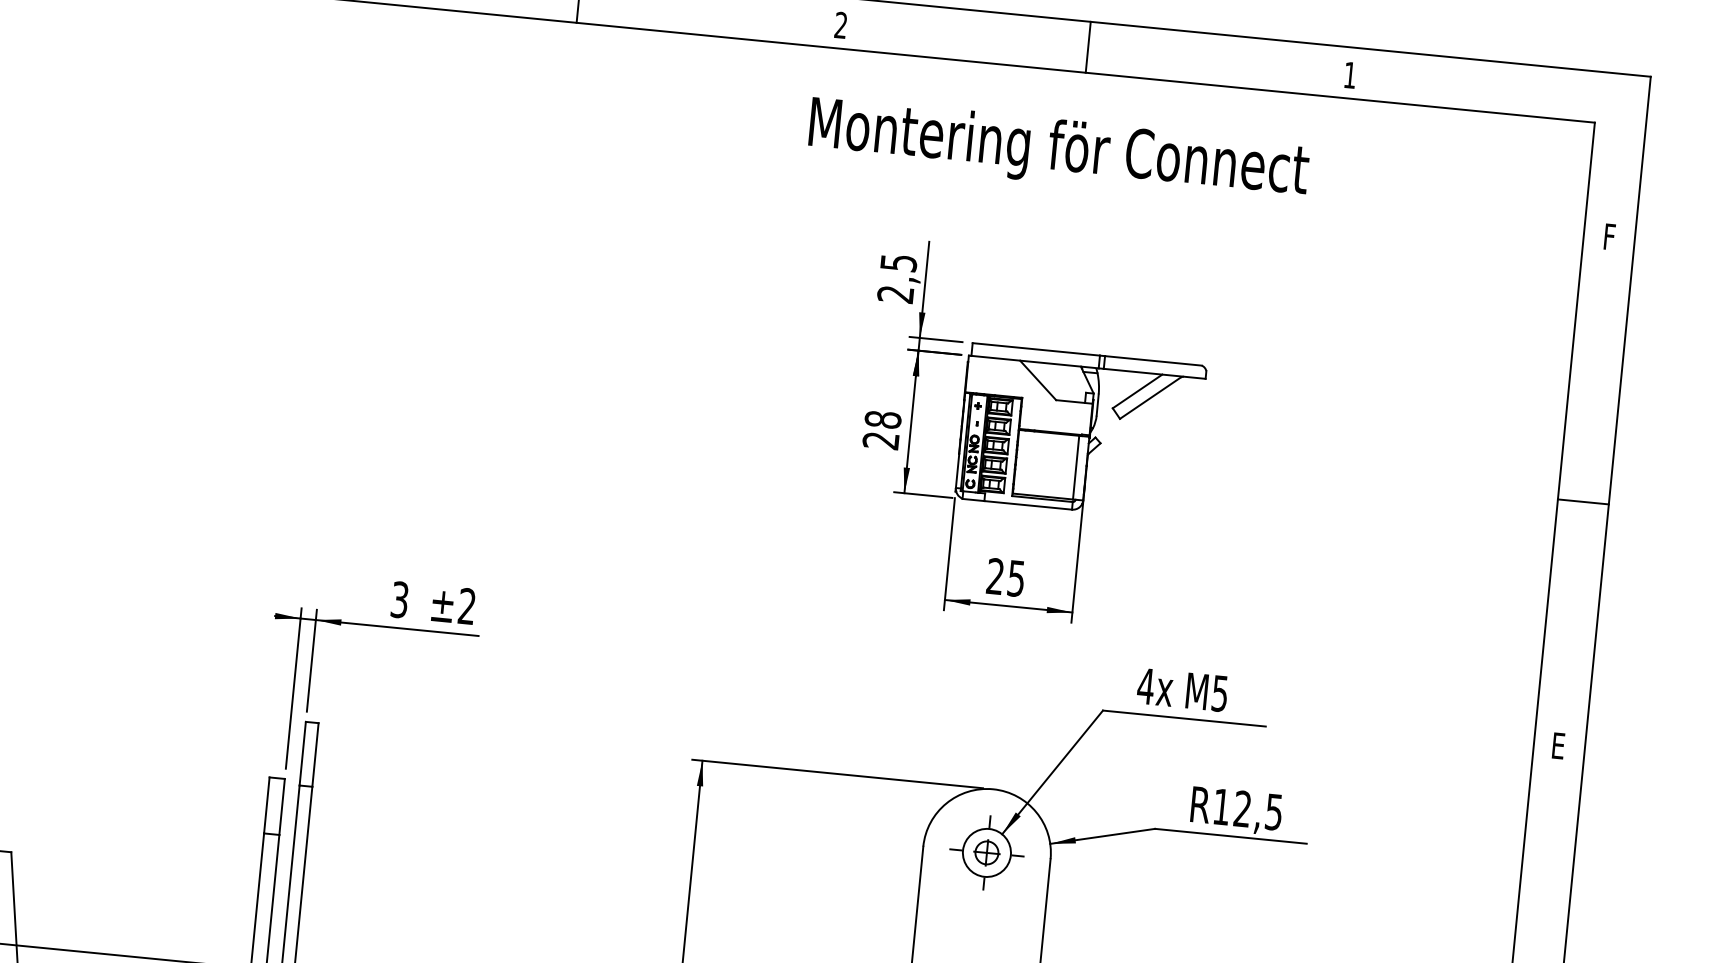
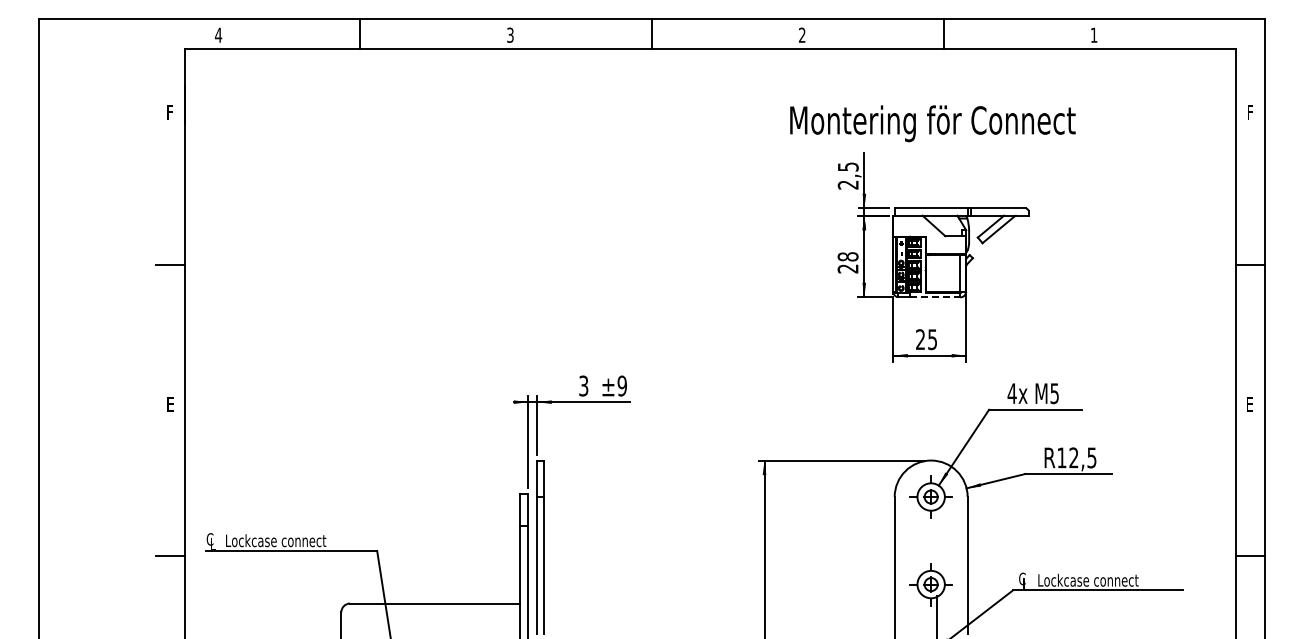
text: (1058, 150) -> (932, 123), moved
line: (1028, 505) -> (935, 297), solid -> dashed
text: (465, 605) -> (621, 385), ±2 -> ±9

